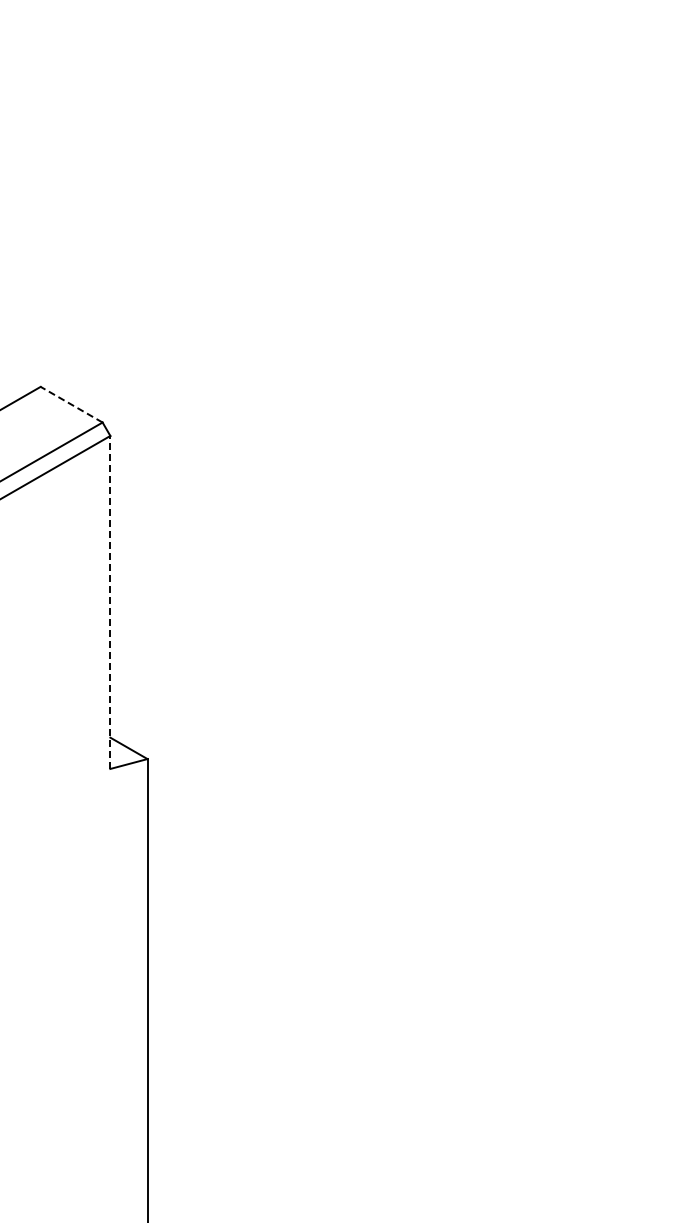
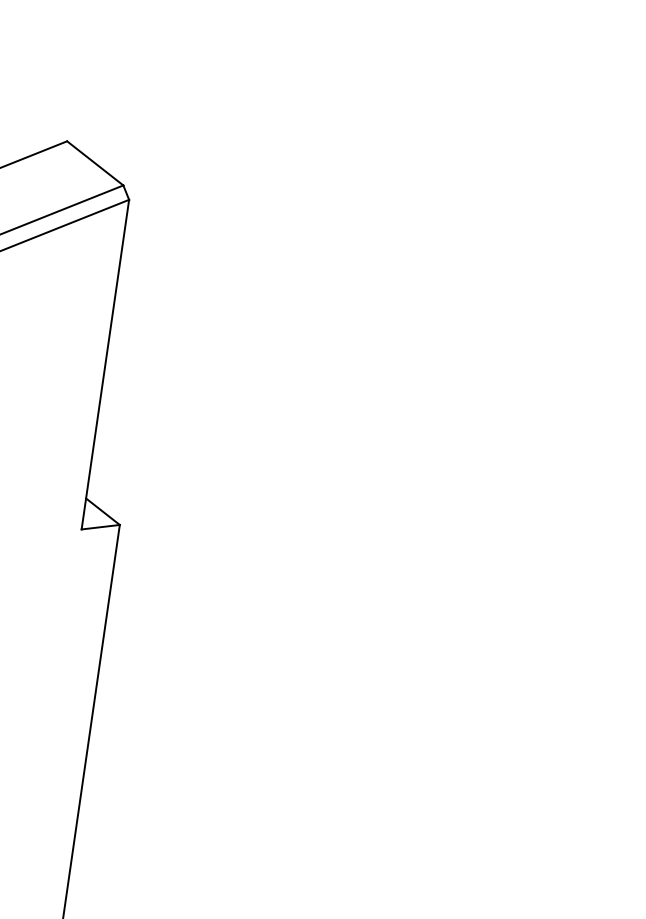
line: (71, 404) -> (95, 163), dashed -> solid
line: (110, 602) -> (105, 364), dashed -> solid

